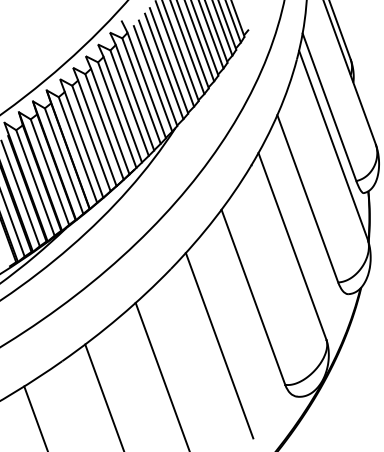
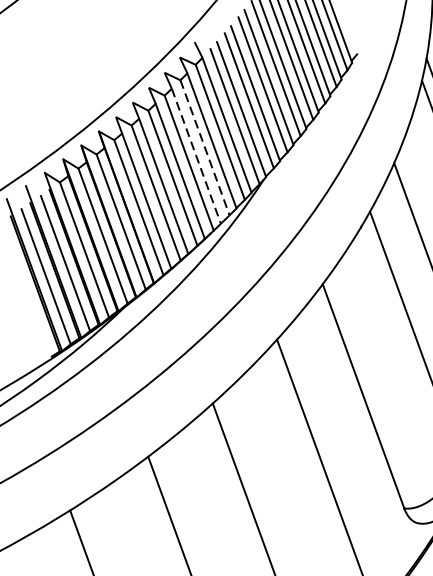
line: (129, 103) -> (204, 148), solid -> dashed
line: (123, 110) -> (197, 157), solid -> dashed

